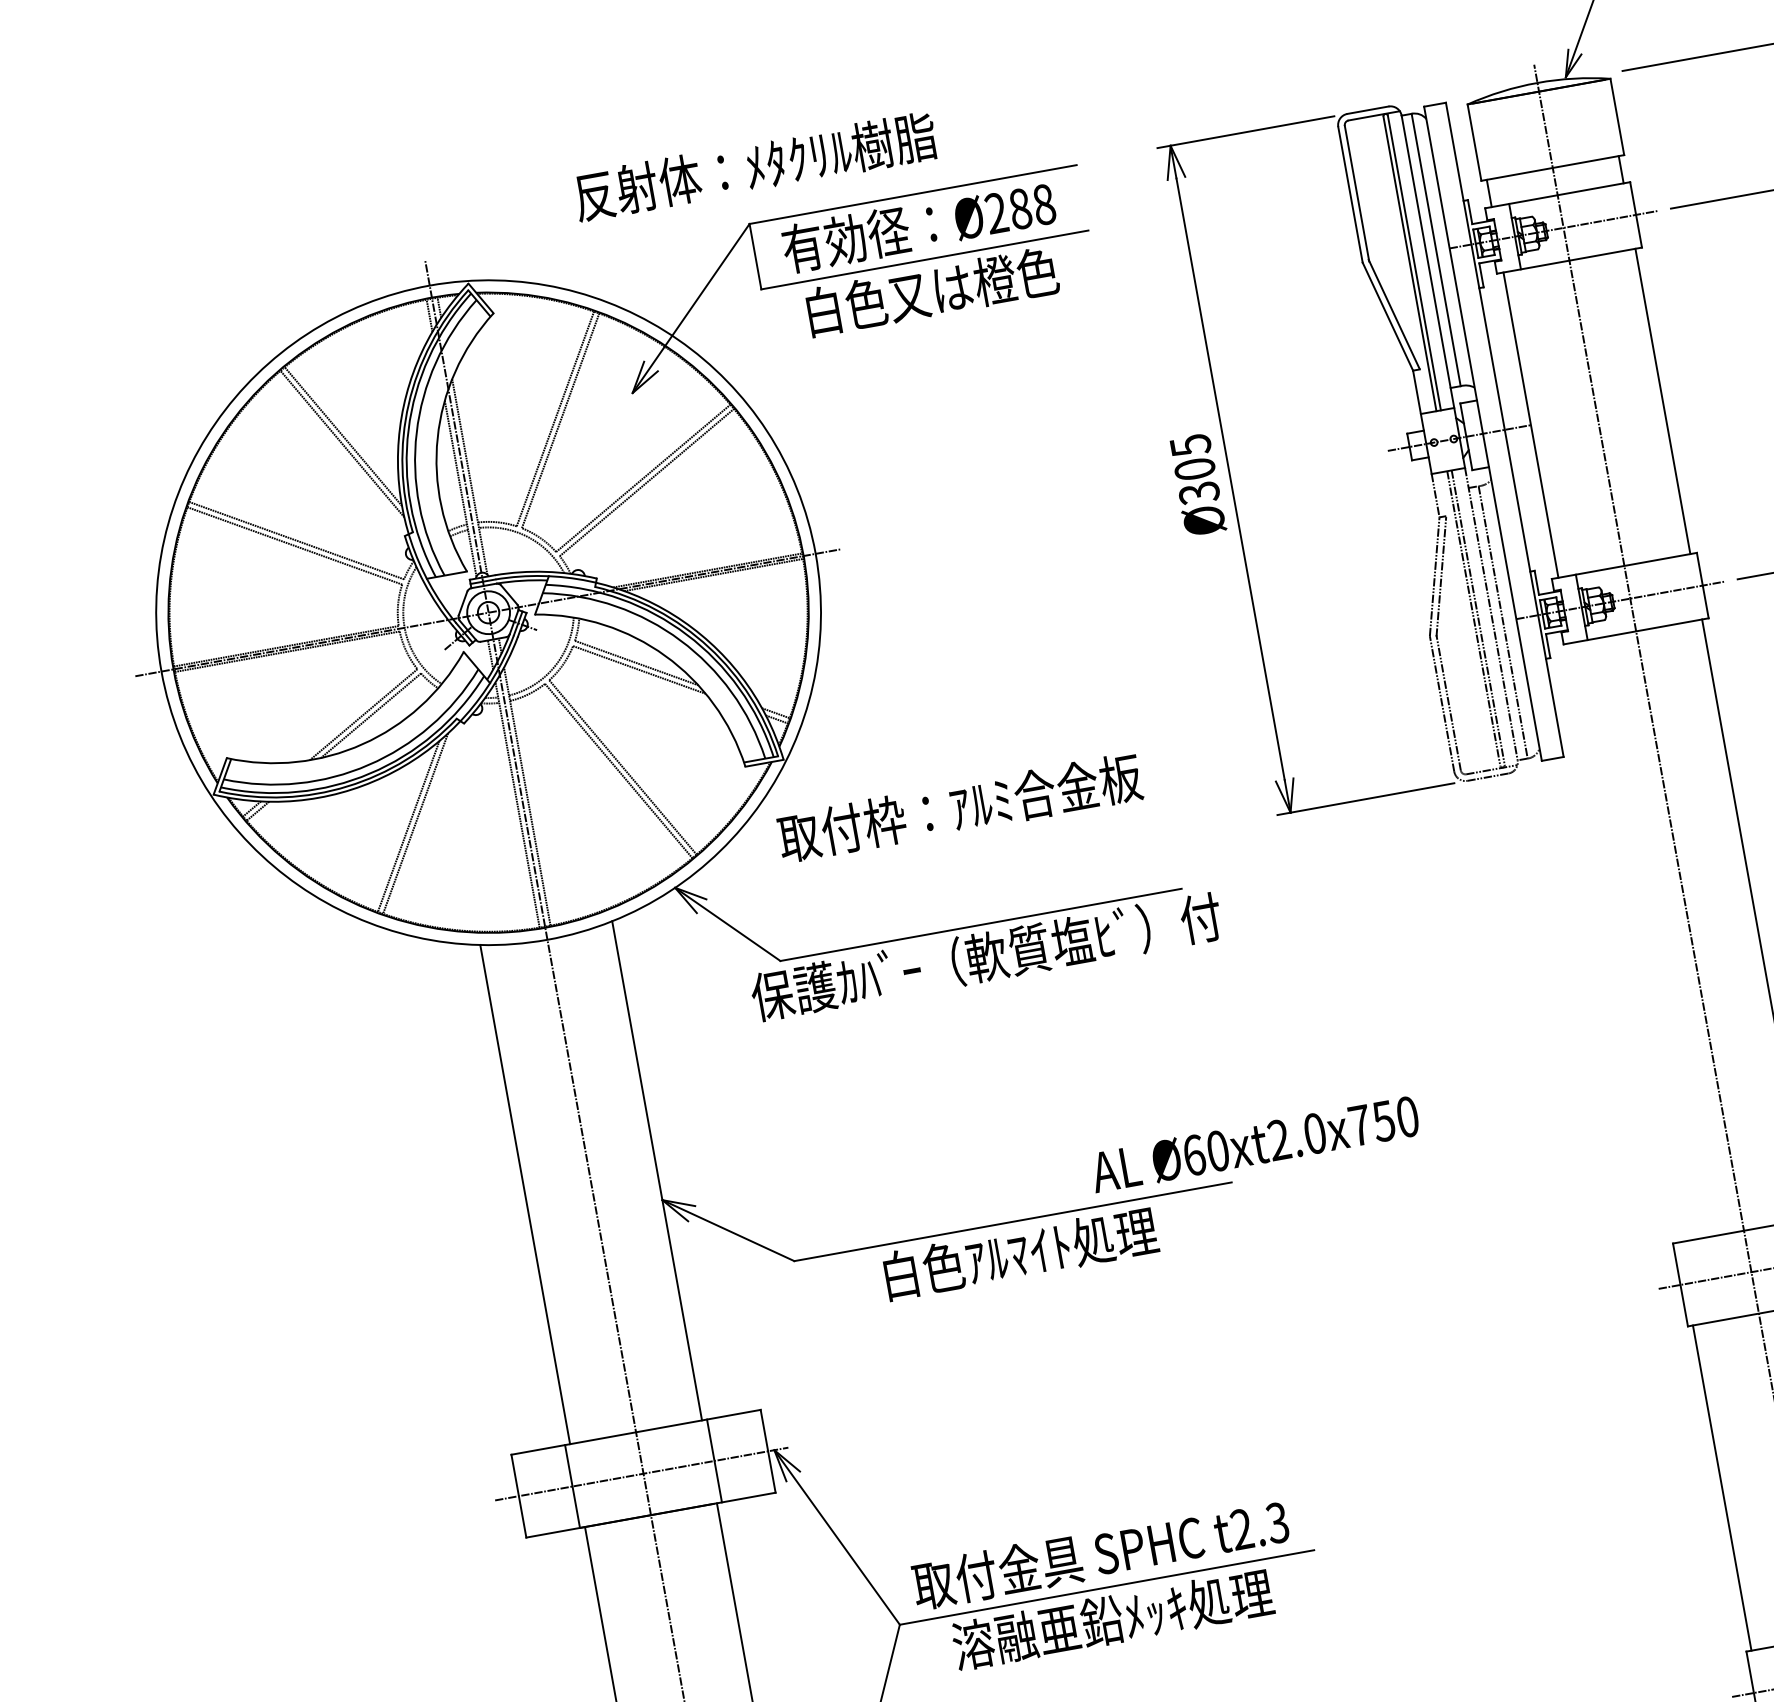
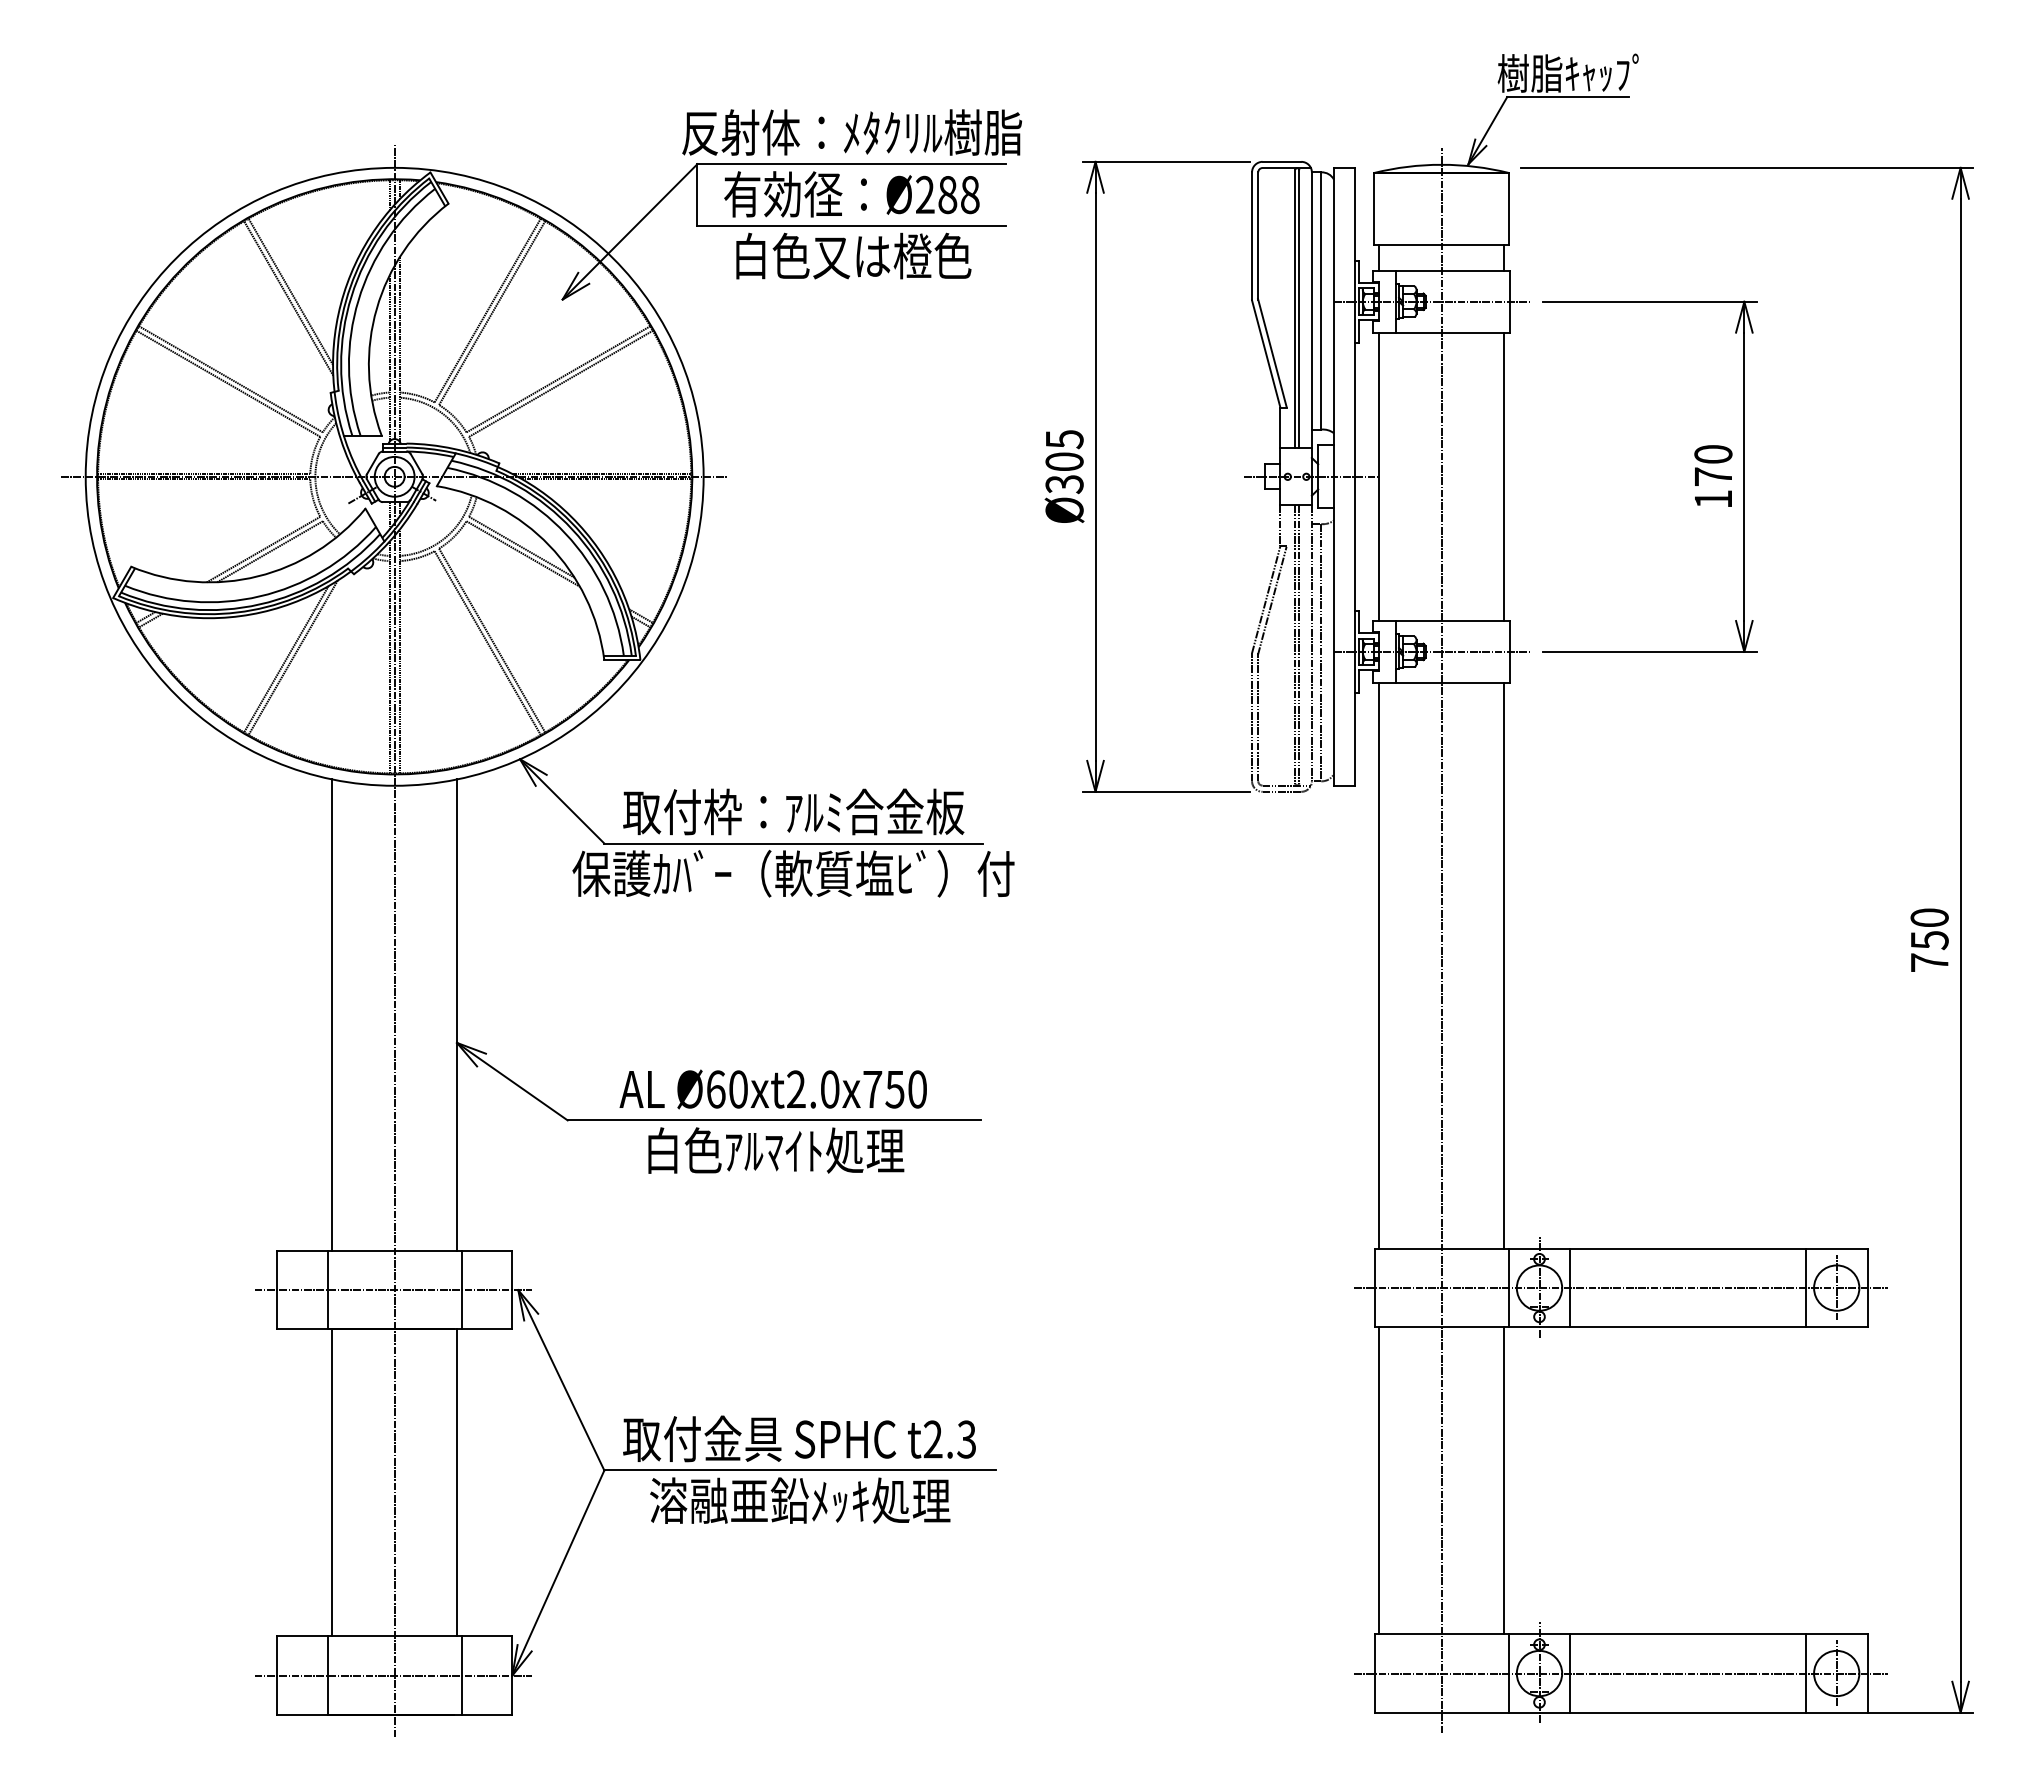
text: (755, 166) -> (852, 132), moved
text: (959, 807) -> (793, 811), moved
line: (1624, 942) -> (1379, 965), added
text: (1254, 1144) -> (772, 1089), moved

